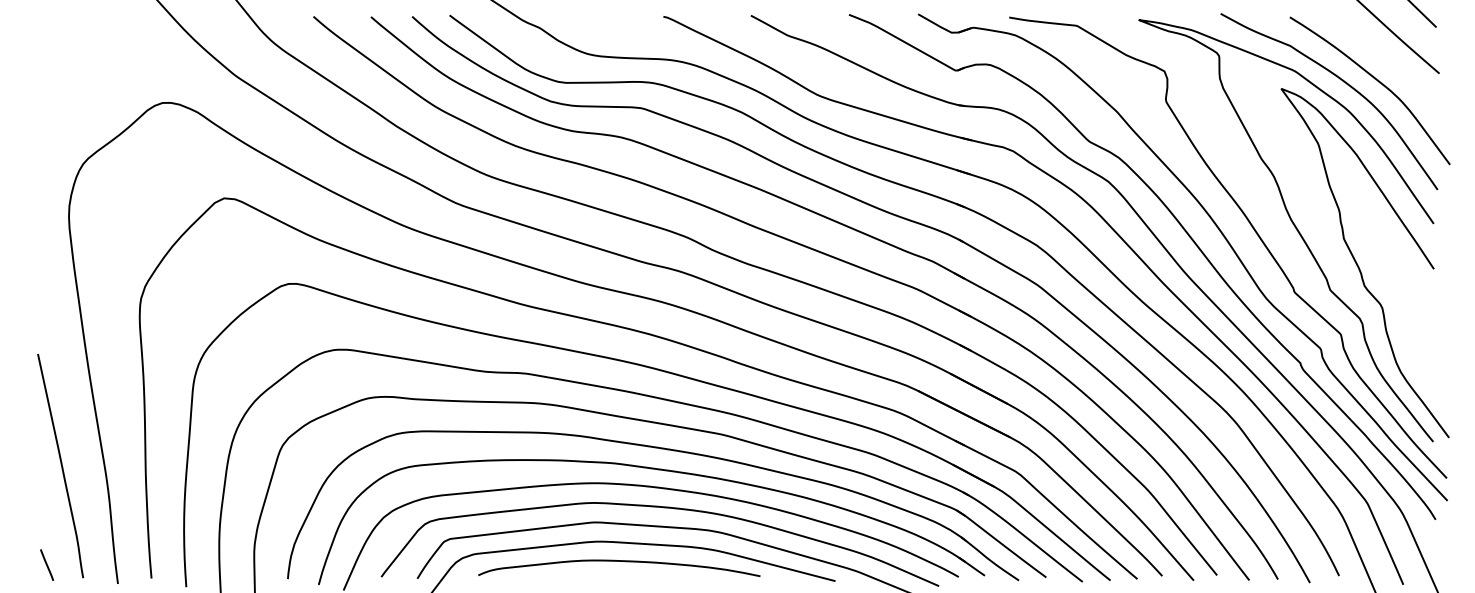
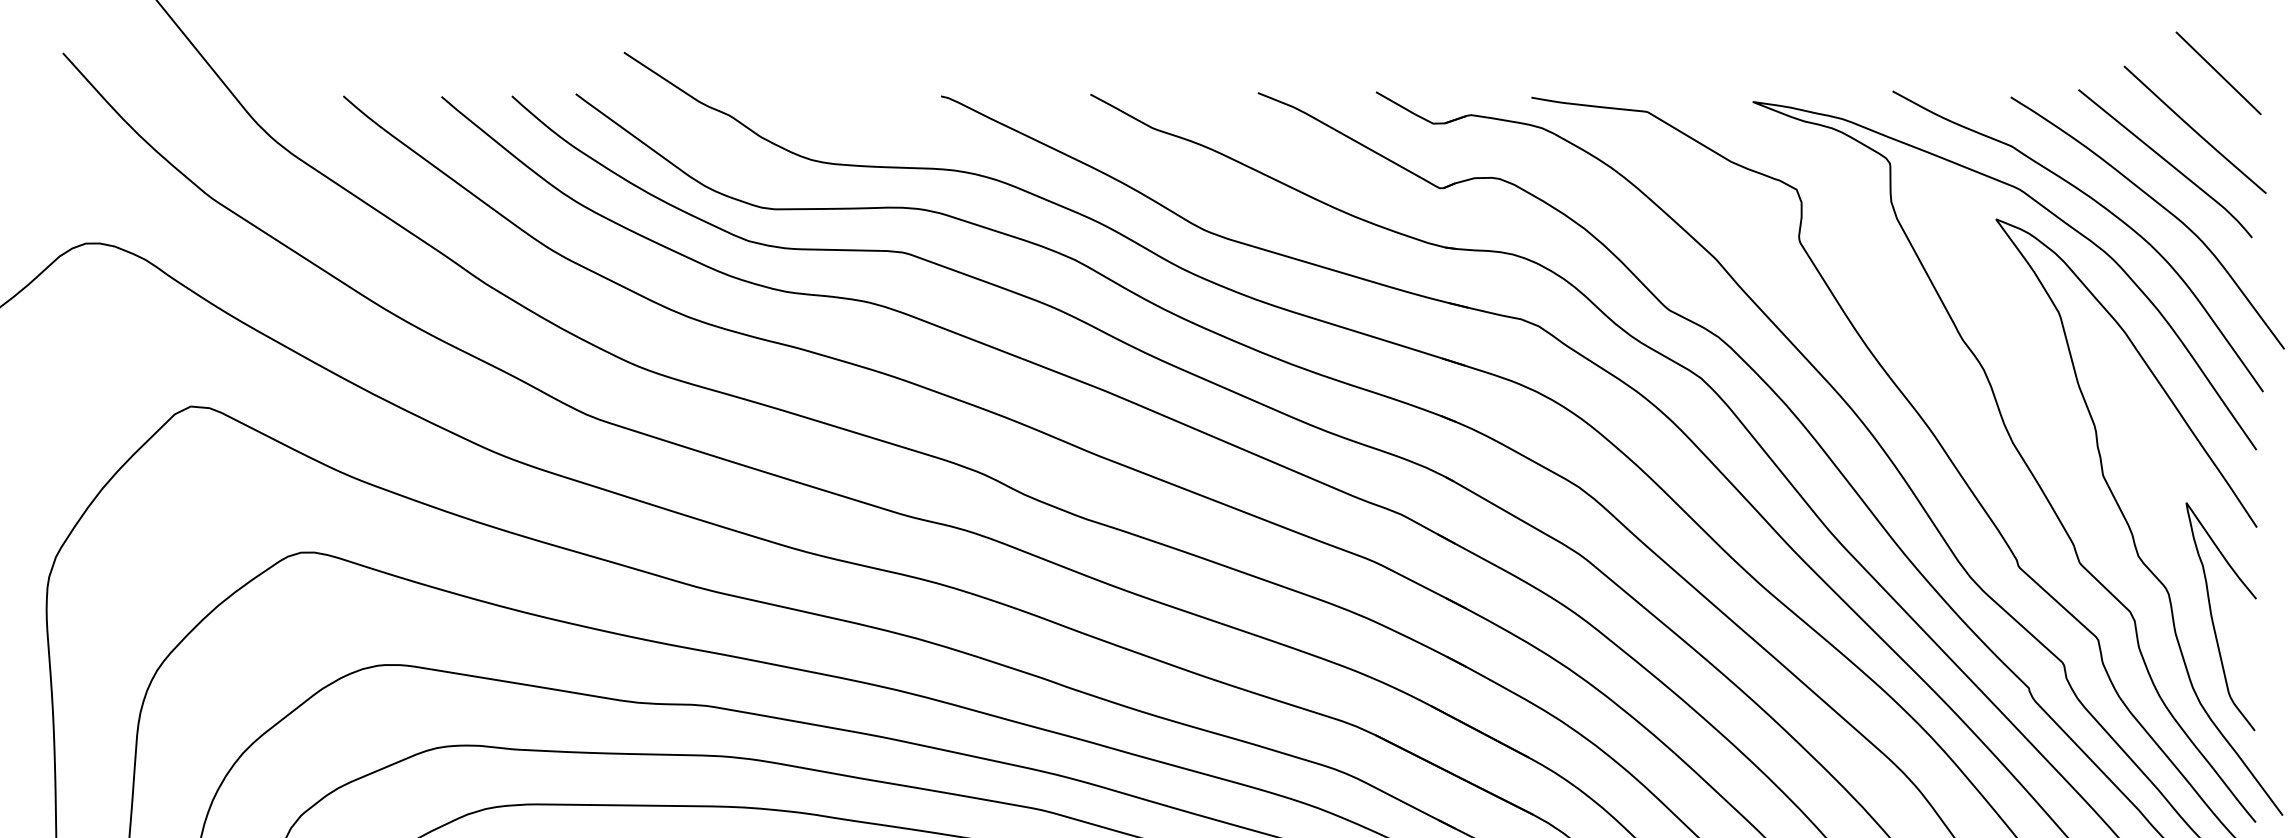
curve: (1380, 55) -> (2165, 162), added
curve: (1408, 321) -> (2213, 616), added

